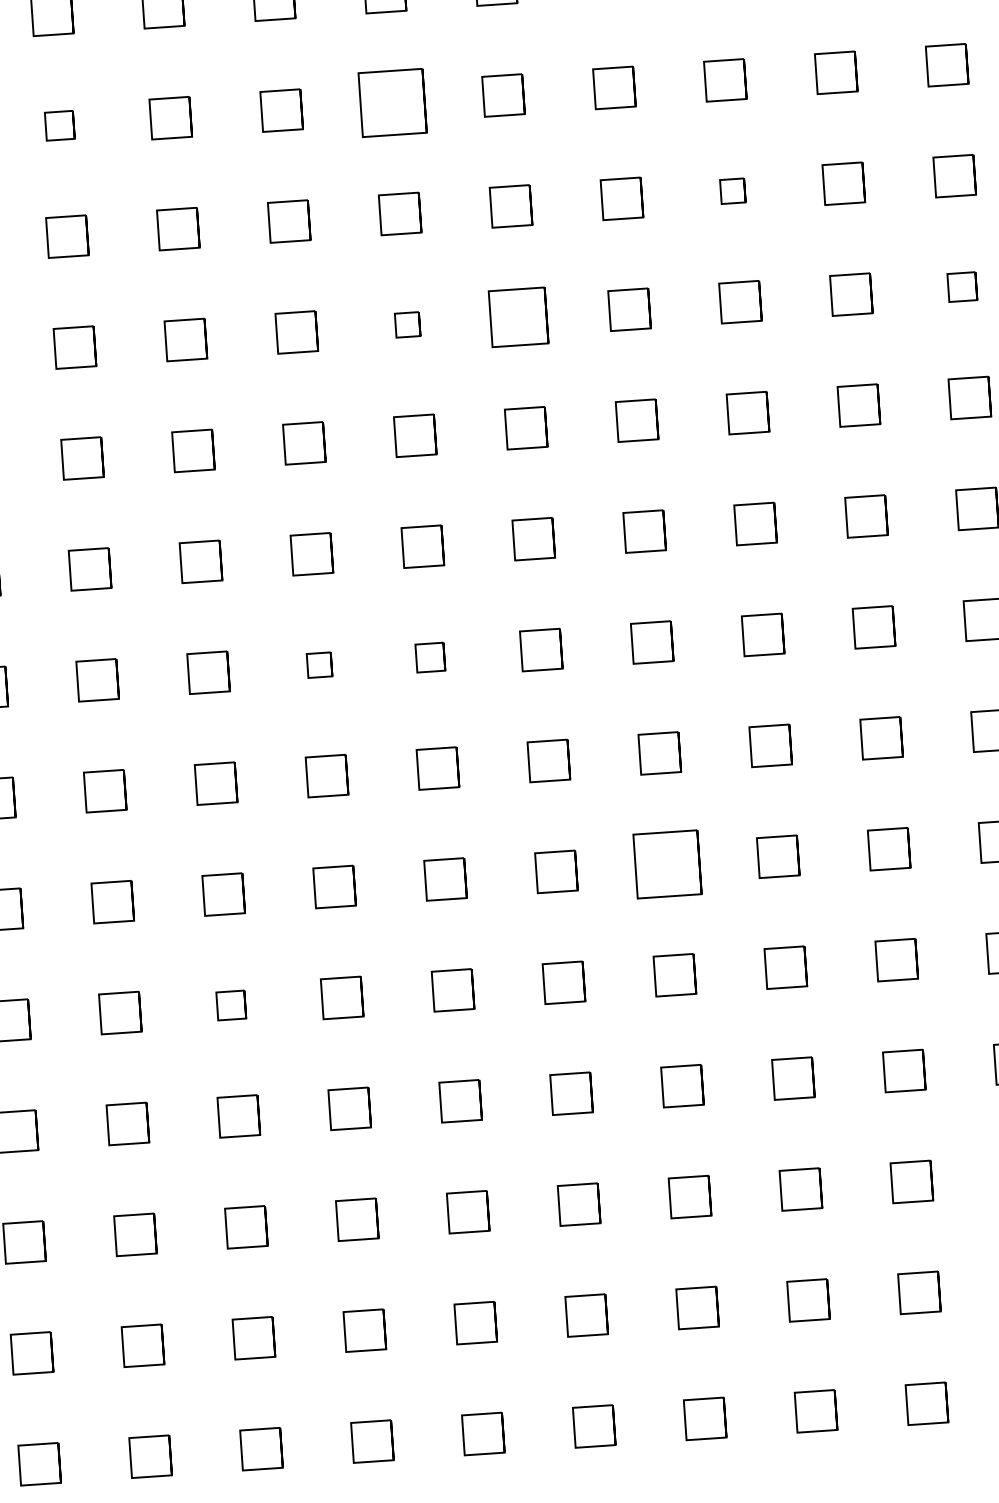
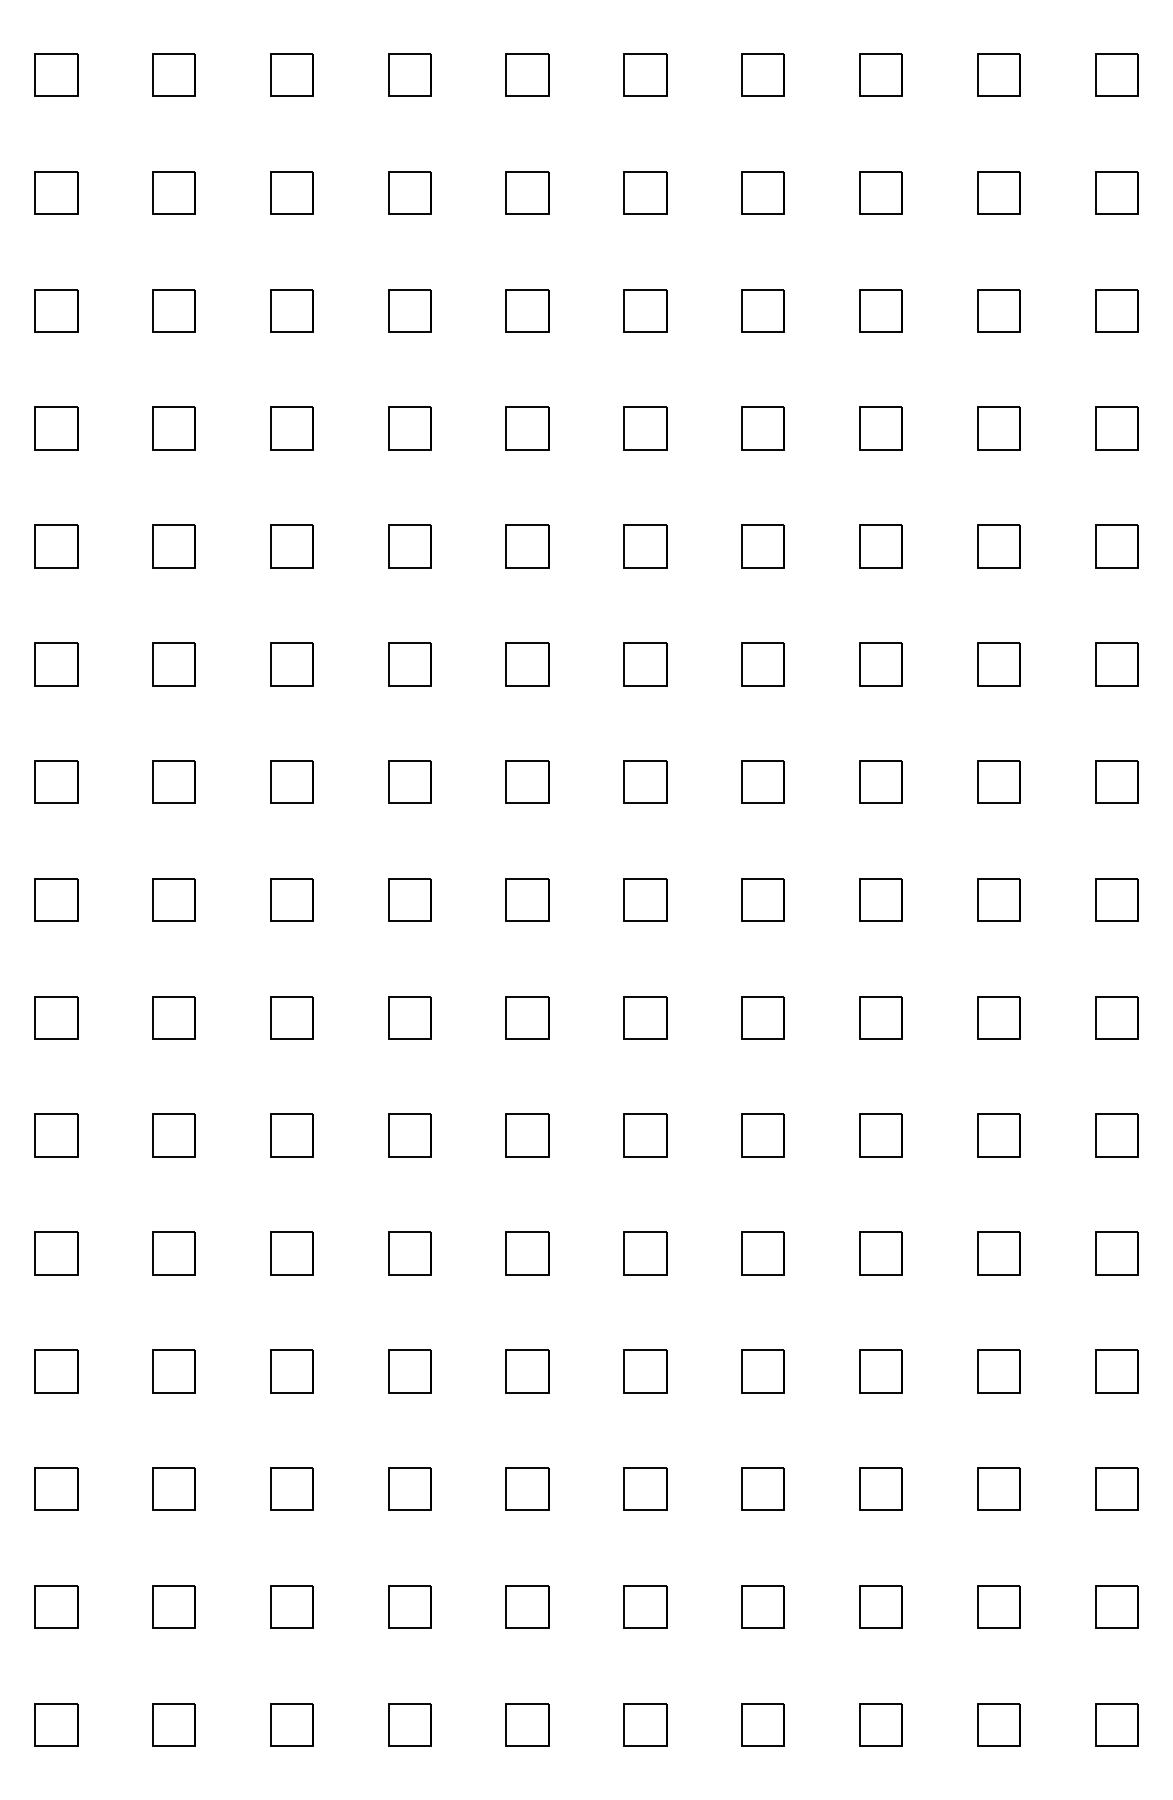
part: (392, 102) -> (527, 310), size x0.62
part: (59, 125) -> (173, 310), size x1.43
part: (732, 191) -> (880, 428), size x1.67
part: (962, 287) -> (1116, 546), size x1.43
part: (518, 317) -> (645, 546), size x0.71
part: (407, 324) -> (527, 546), size x1.67
part: (430, 657) -> (527, 899), size x1.43
part: (319, 664) -> (409, 899), size x1.67
part: (666, 864) -> (762, 1135), size x0.62
part: (230, 1005) -> (291, 1253), size x1.43

